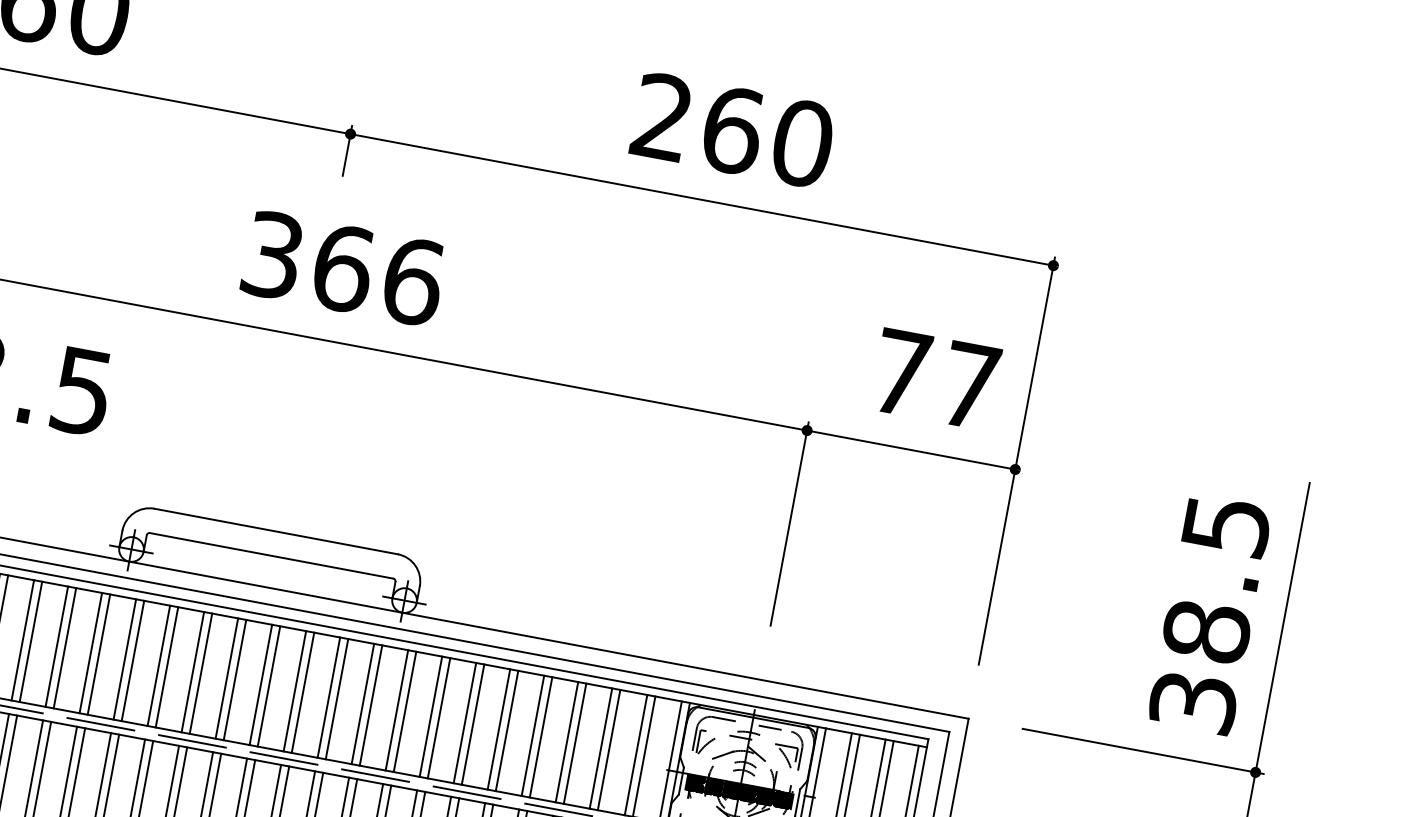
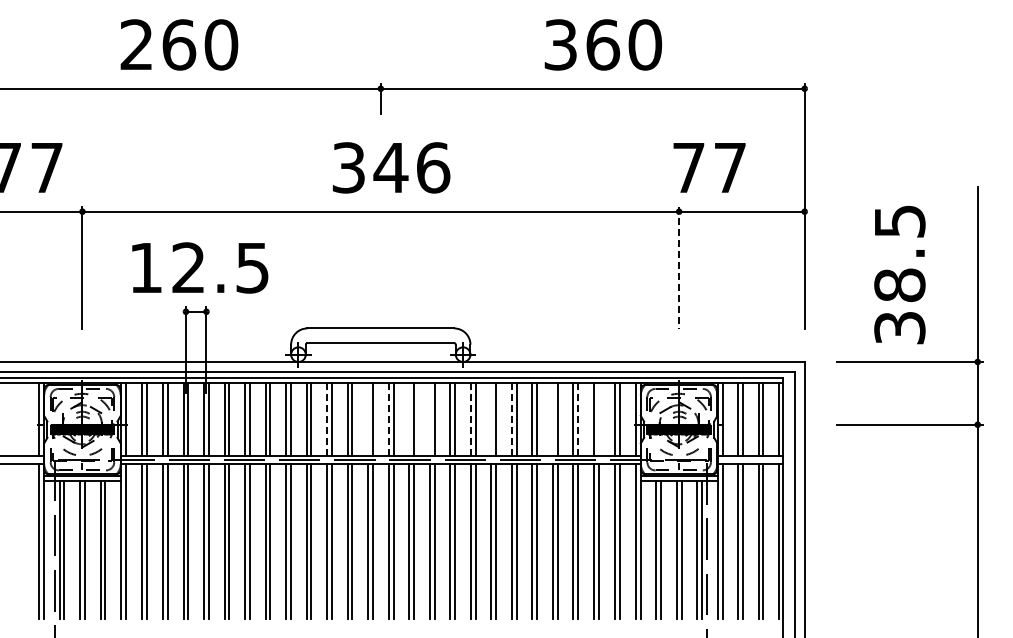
text: (662, 116) -> (560, 44), 260 -> 360
text: (342, 267) -> (390, 167), 366 -> 346
text: (935, 378) -> (709, 167), moved
line: (790, 524) -> (679, 268), solid -> dashed
text: (1209, 615) -> (899, 275), moved
line: (159, 664) -> (327, 418), solid -> dashed
line: (227, 678) -> (368, 419), removed
line: (261, 683) -> (388, 418), solid -> dashed
line: (295, 691) -> (409, 419), removed
line: (328, 697) -> (429, 419), removed
line: (396, 708) -> (470, 418), solid -> dashed
line: (431, 716) -> (491, 419), removed
line: (464, 721) -> (511, 418), solid -> dashed
line: (532, 735) -> (552, 419), removed
line: (576, 742) -> (578, 418), solid -> dashed
line: (608, 750) -> (598, 419), removed

